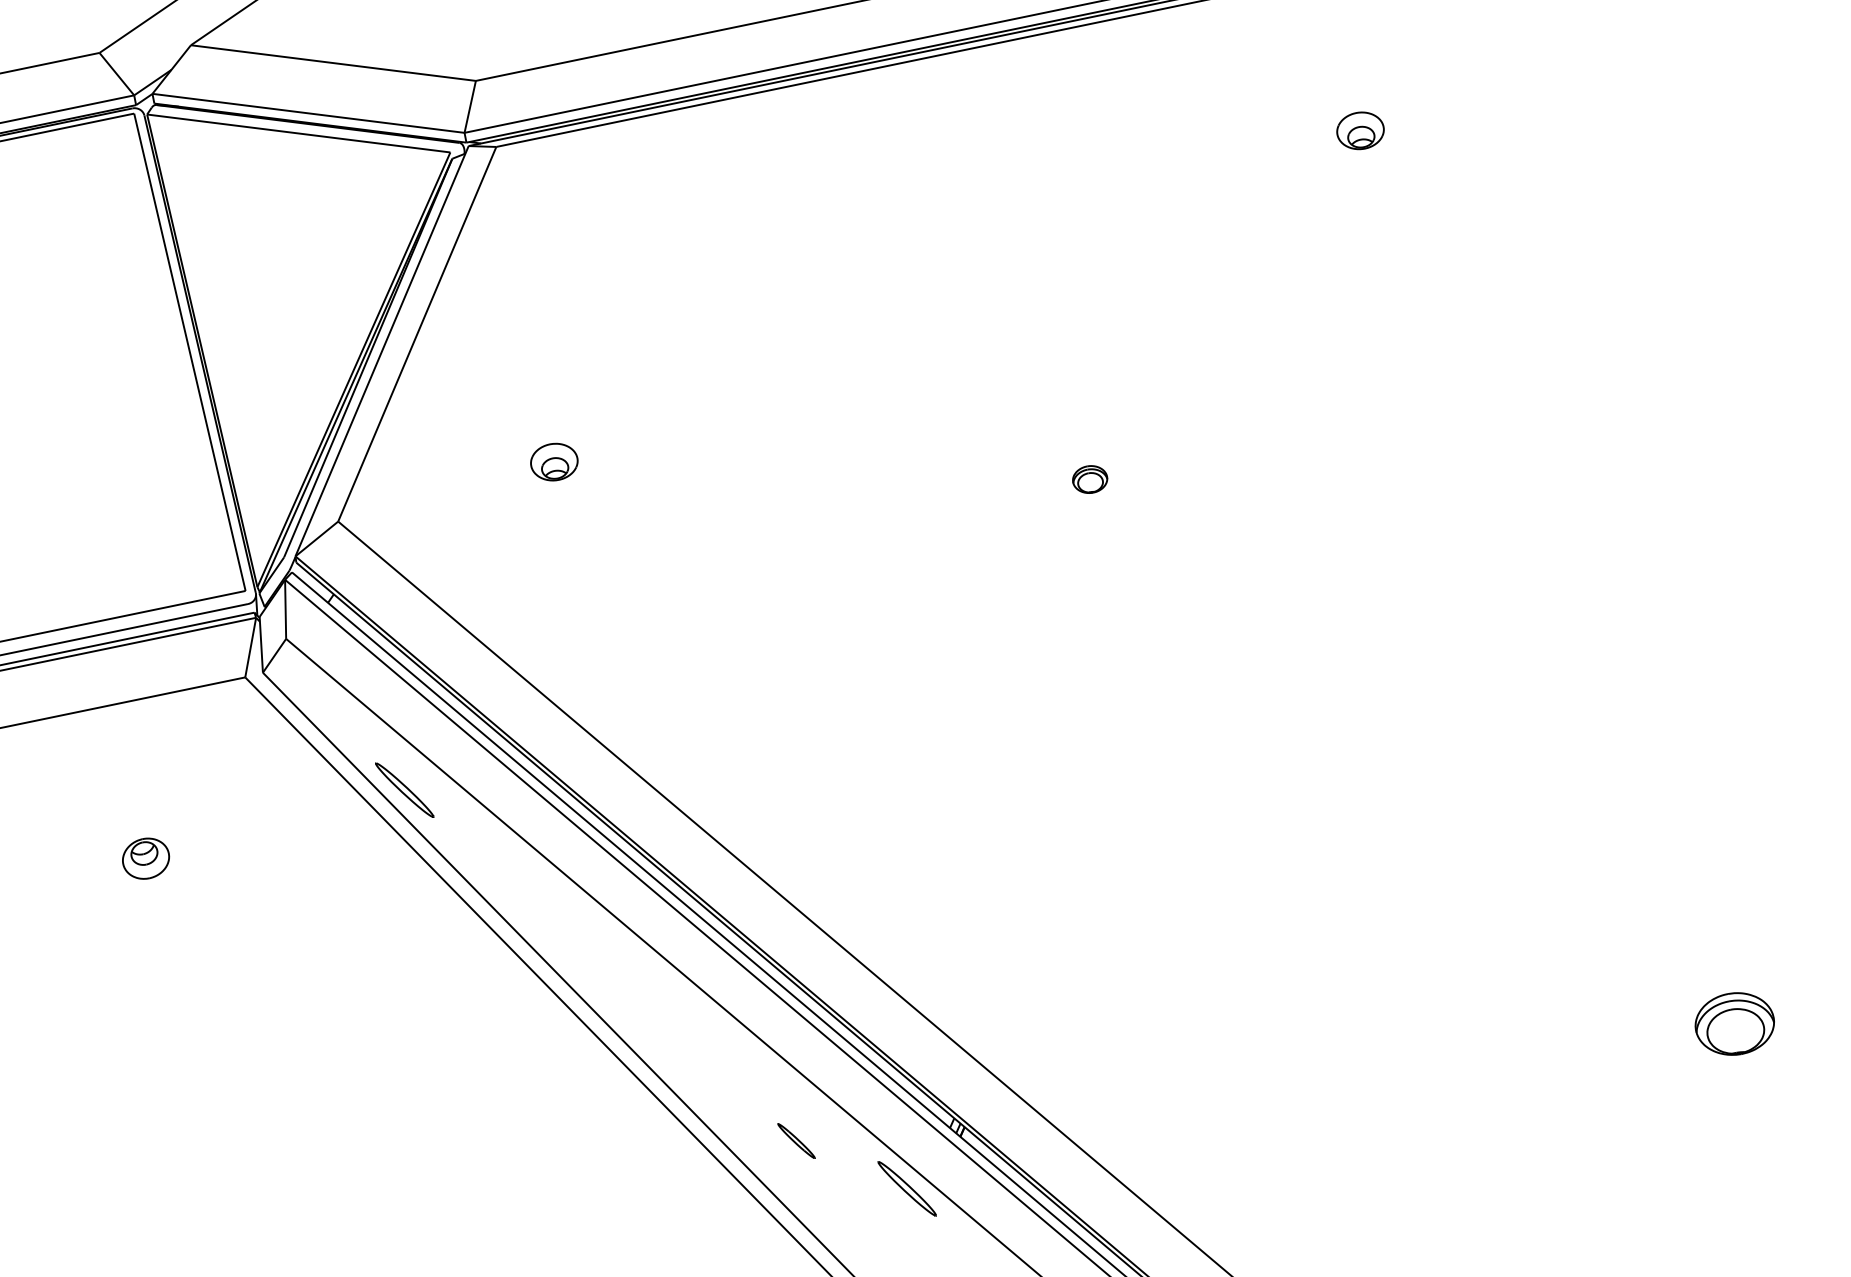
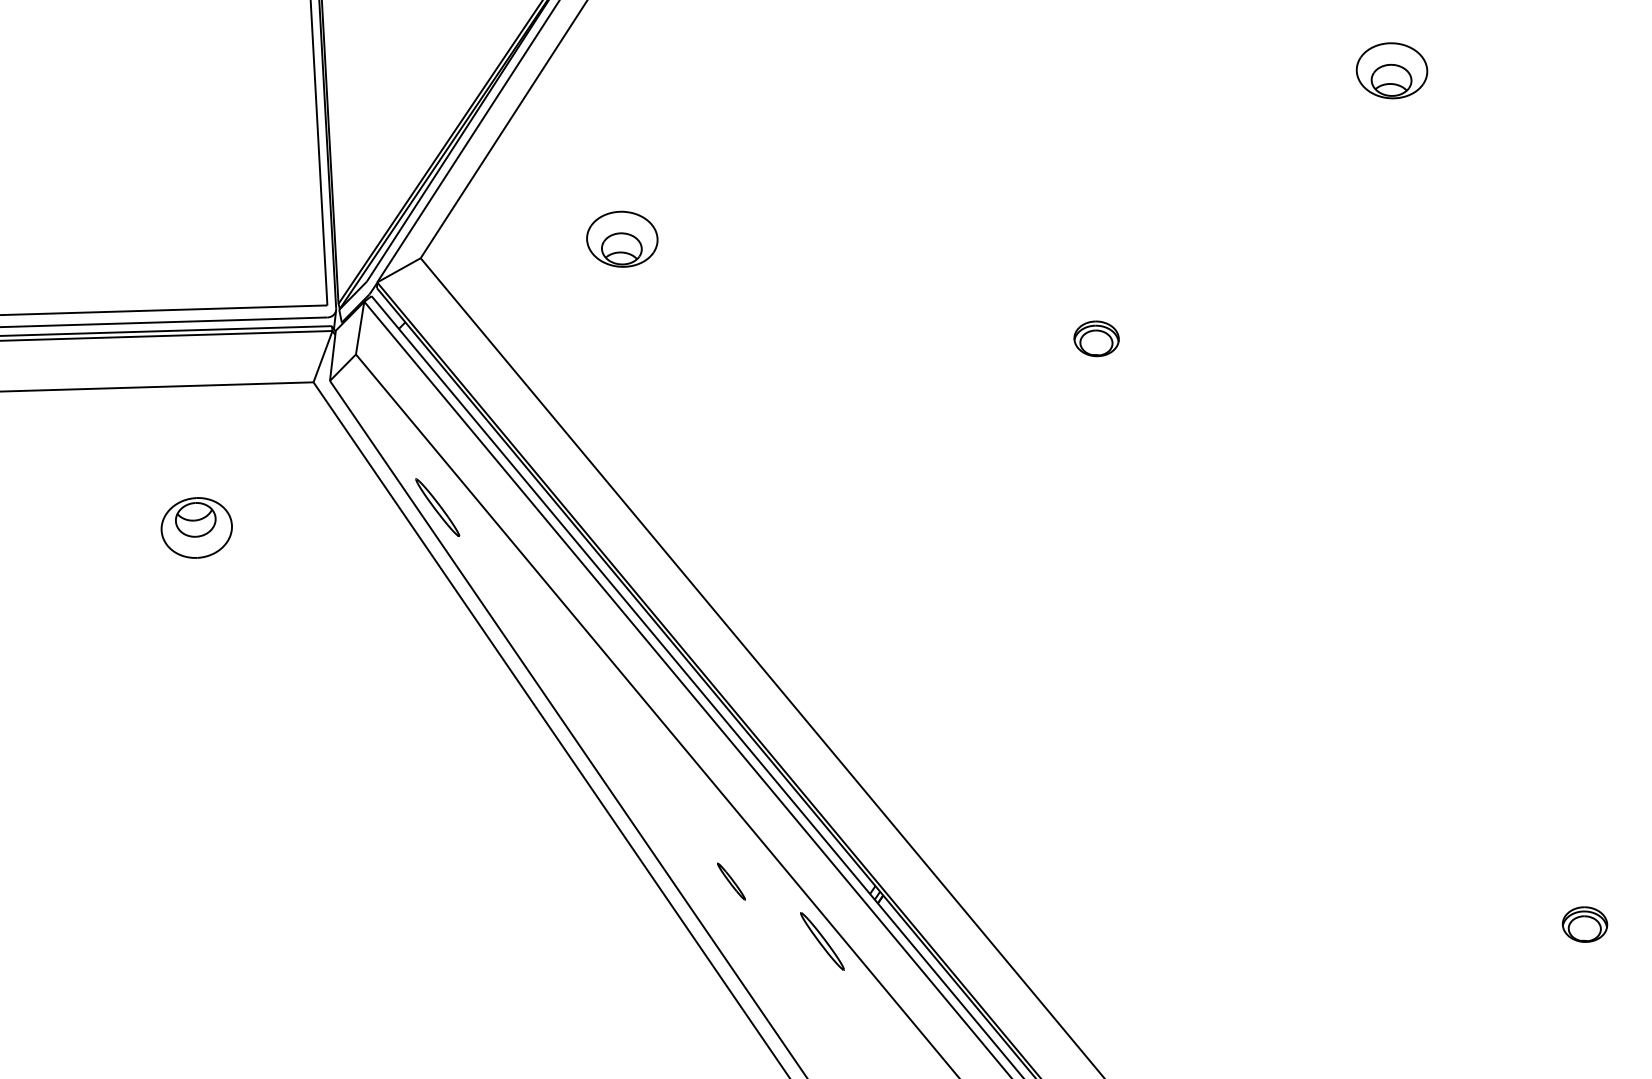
part: (1360, 130) -> (1391, 70), size x1.67
part: (554, 461) -> (622, 238), size x1.67
part: (1089, 479) -> (1096, 338), size x1.43
part: (145, 858) -> (196, 527), size x1.67
part: (1734, 1023) -> (1584, 924), size x0.62

